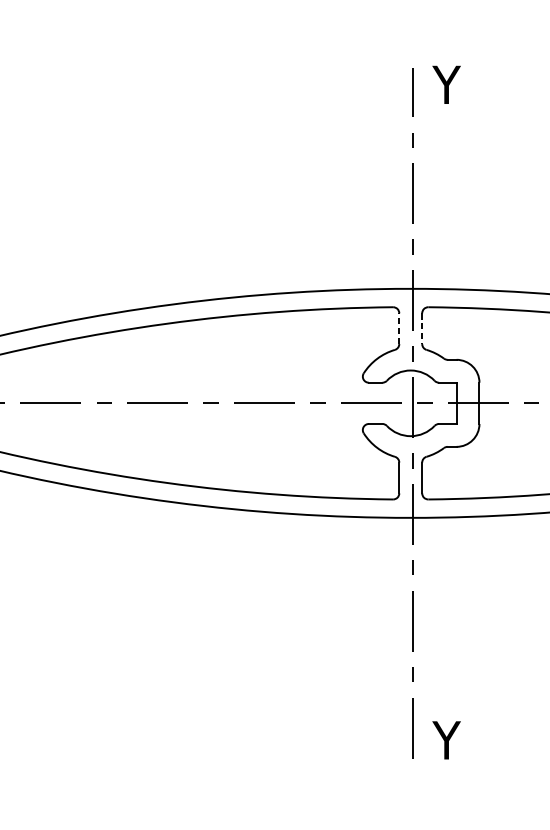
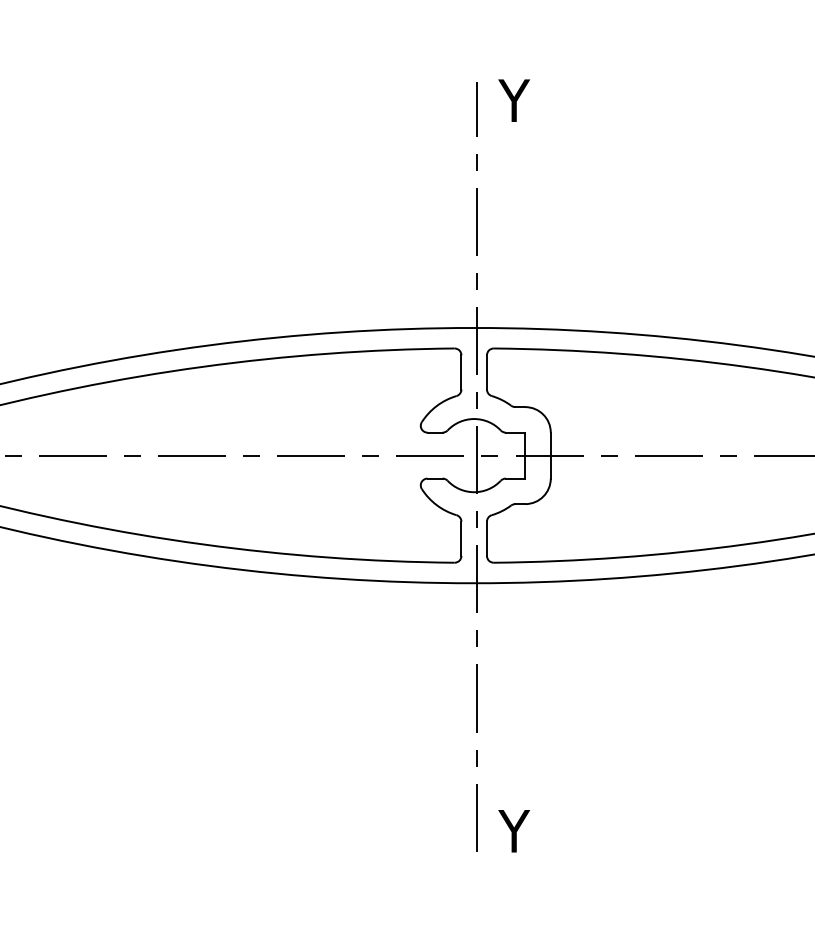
line: (399, 327) -> (461, 371), dashed -> solid
line: (421, 328) -> (486, 372), dashed -> solid

